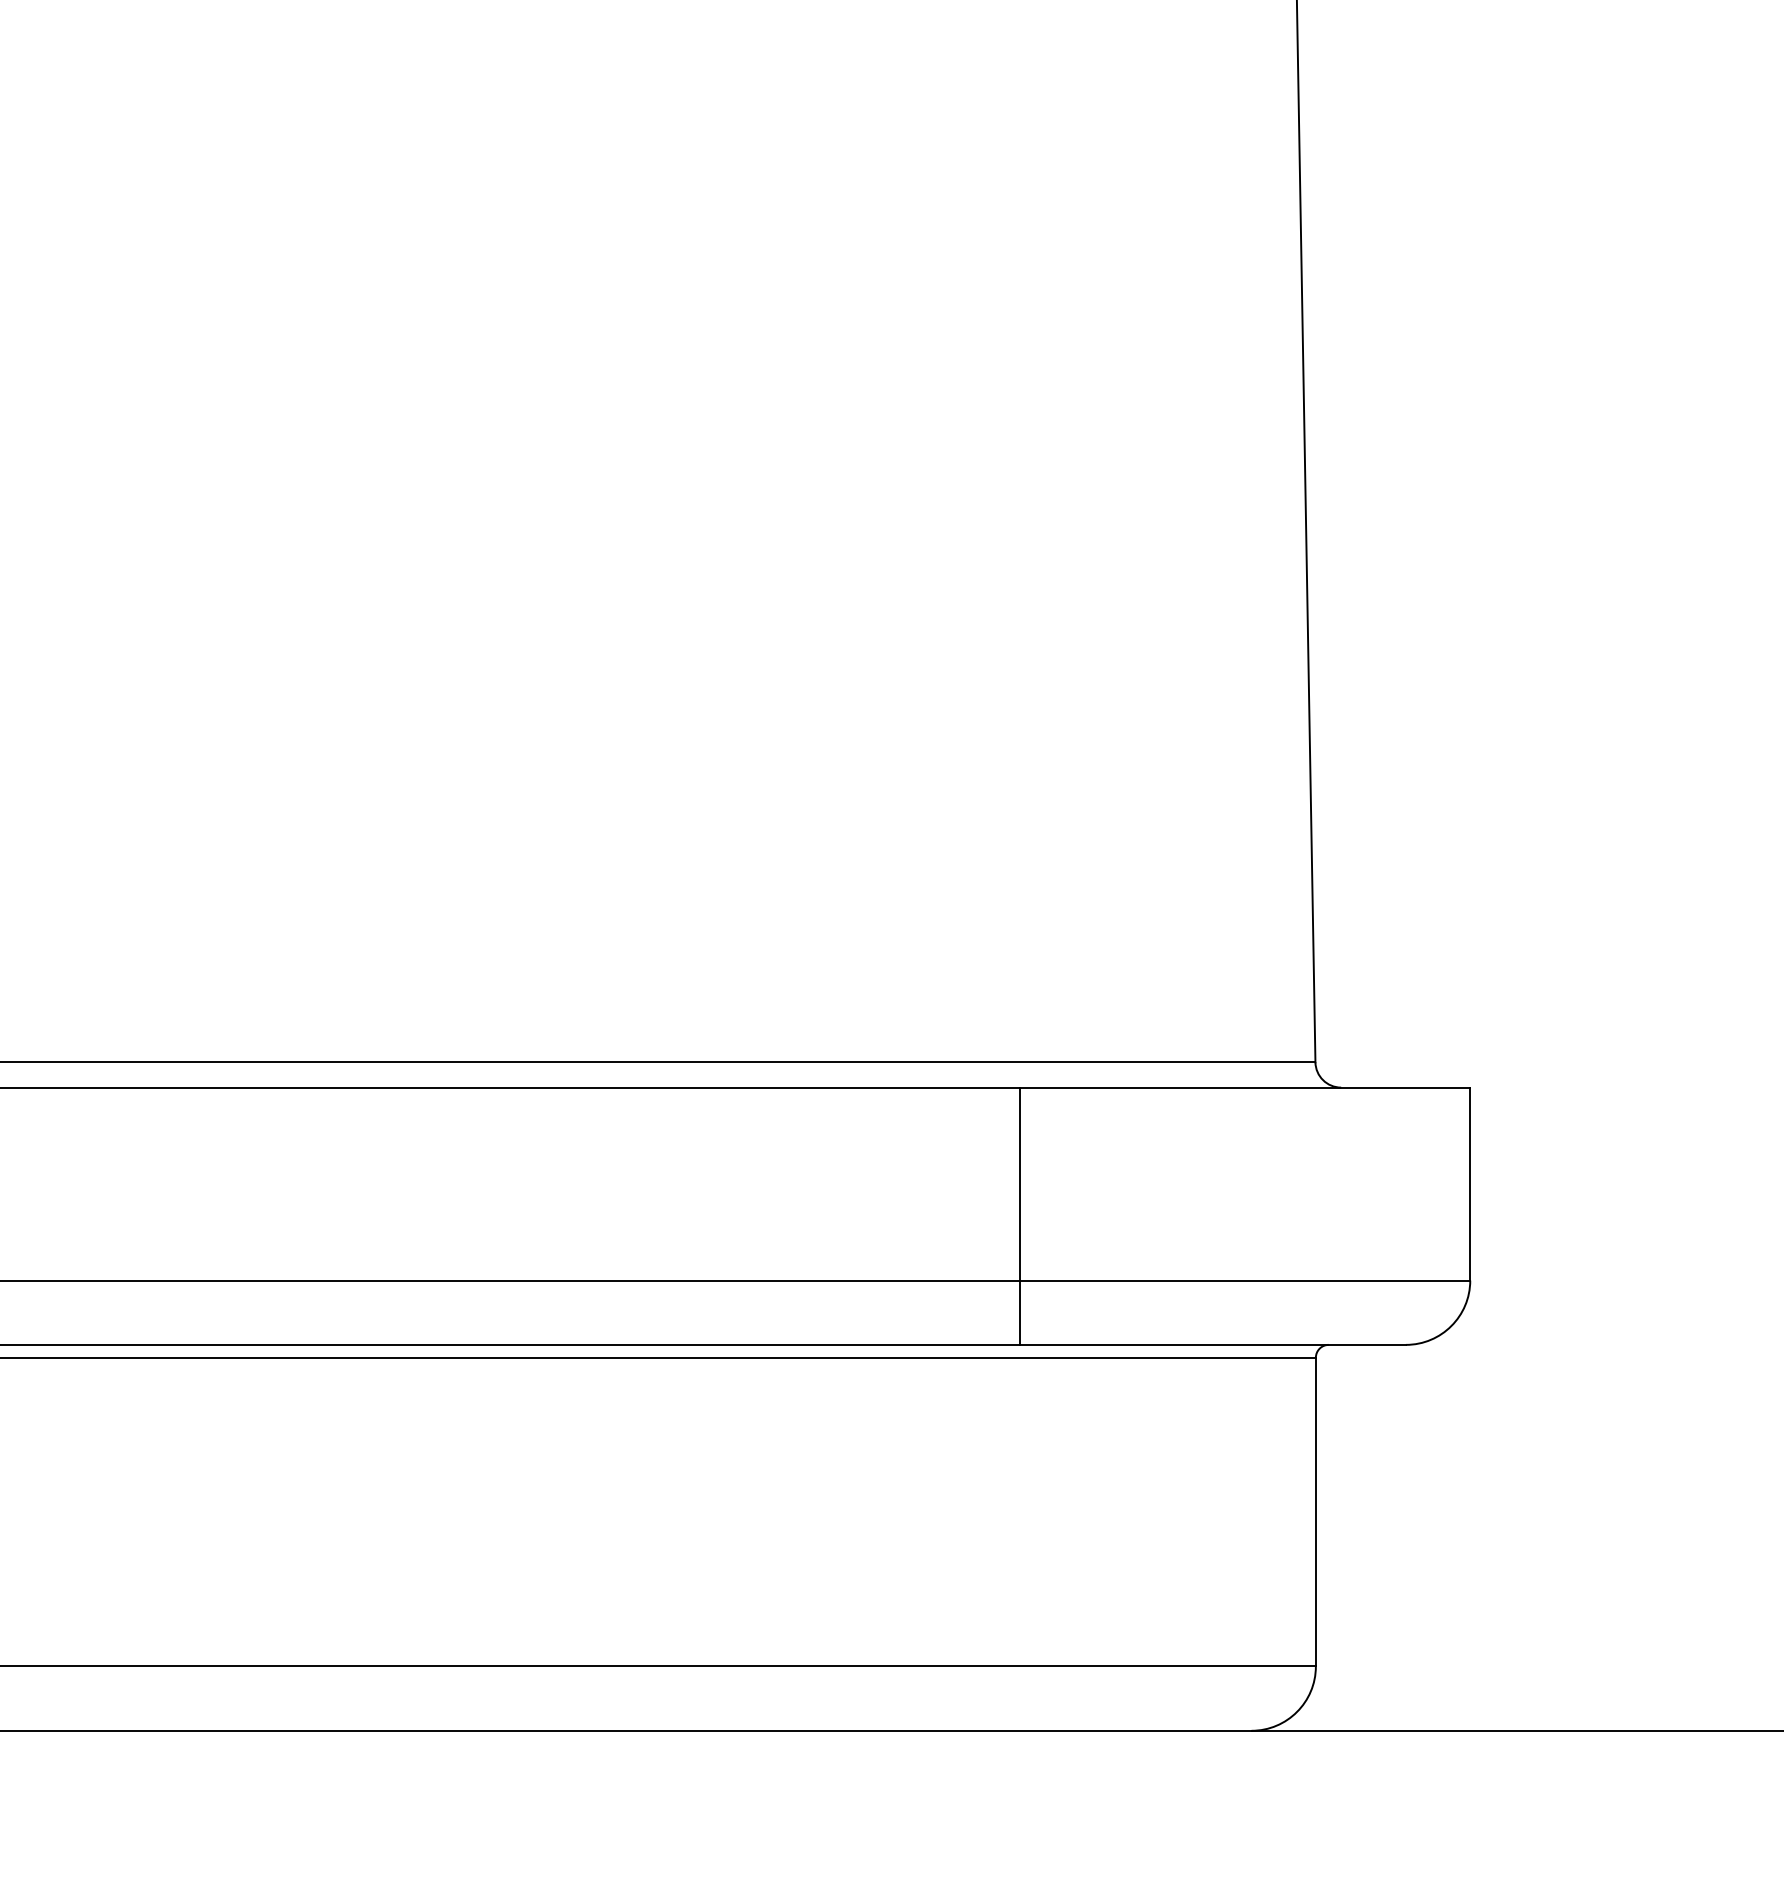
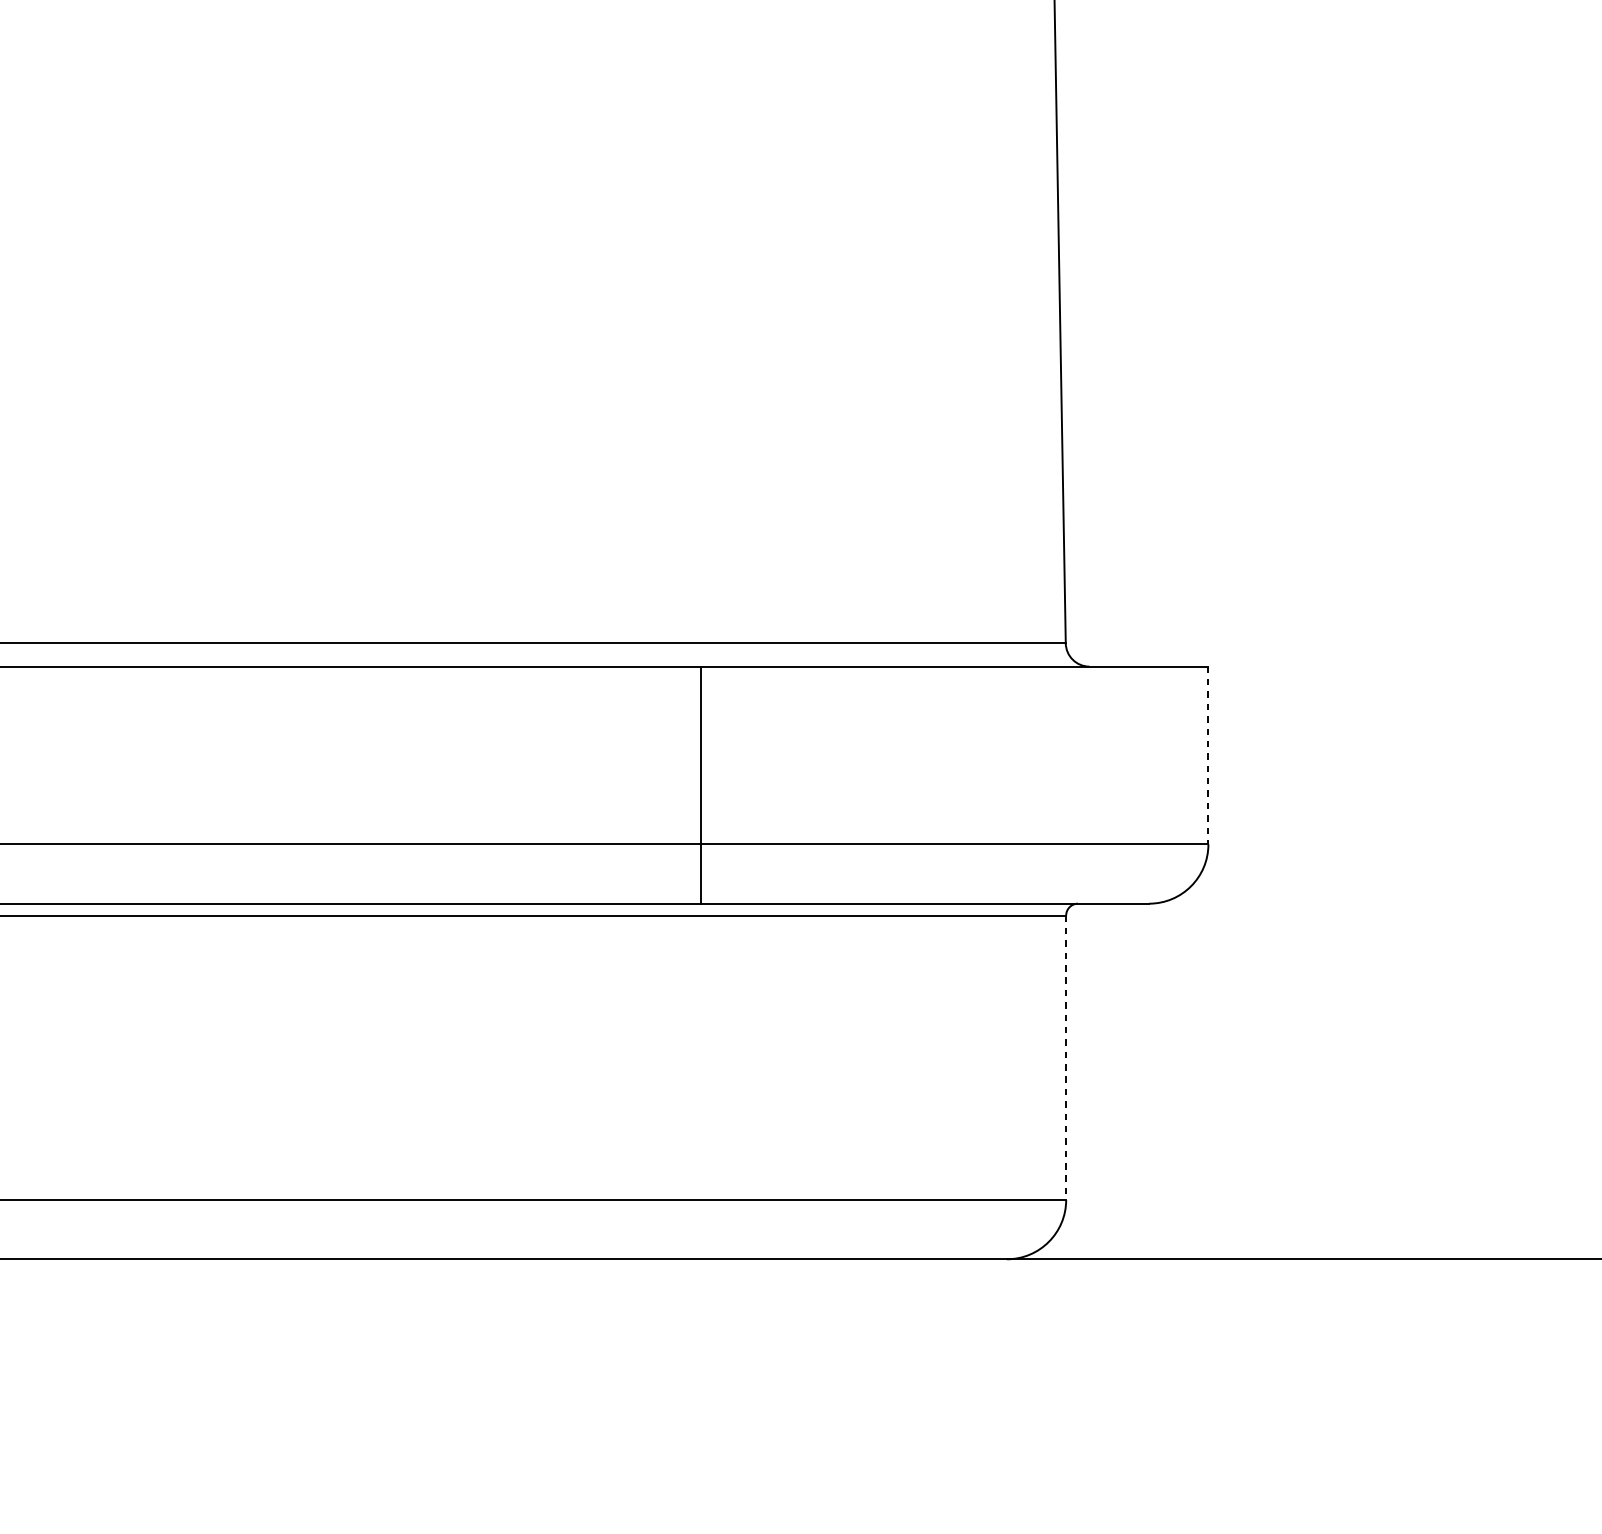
line: (1470, 1184) -> (1208, 755), solid -> dashed
line: (1020, 1215) -> (700, 784), moved
line: (1315, 1512) -> (1065, 1058), solid -> dashed

